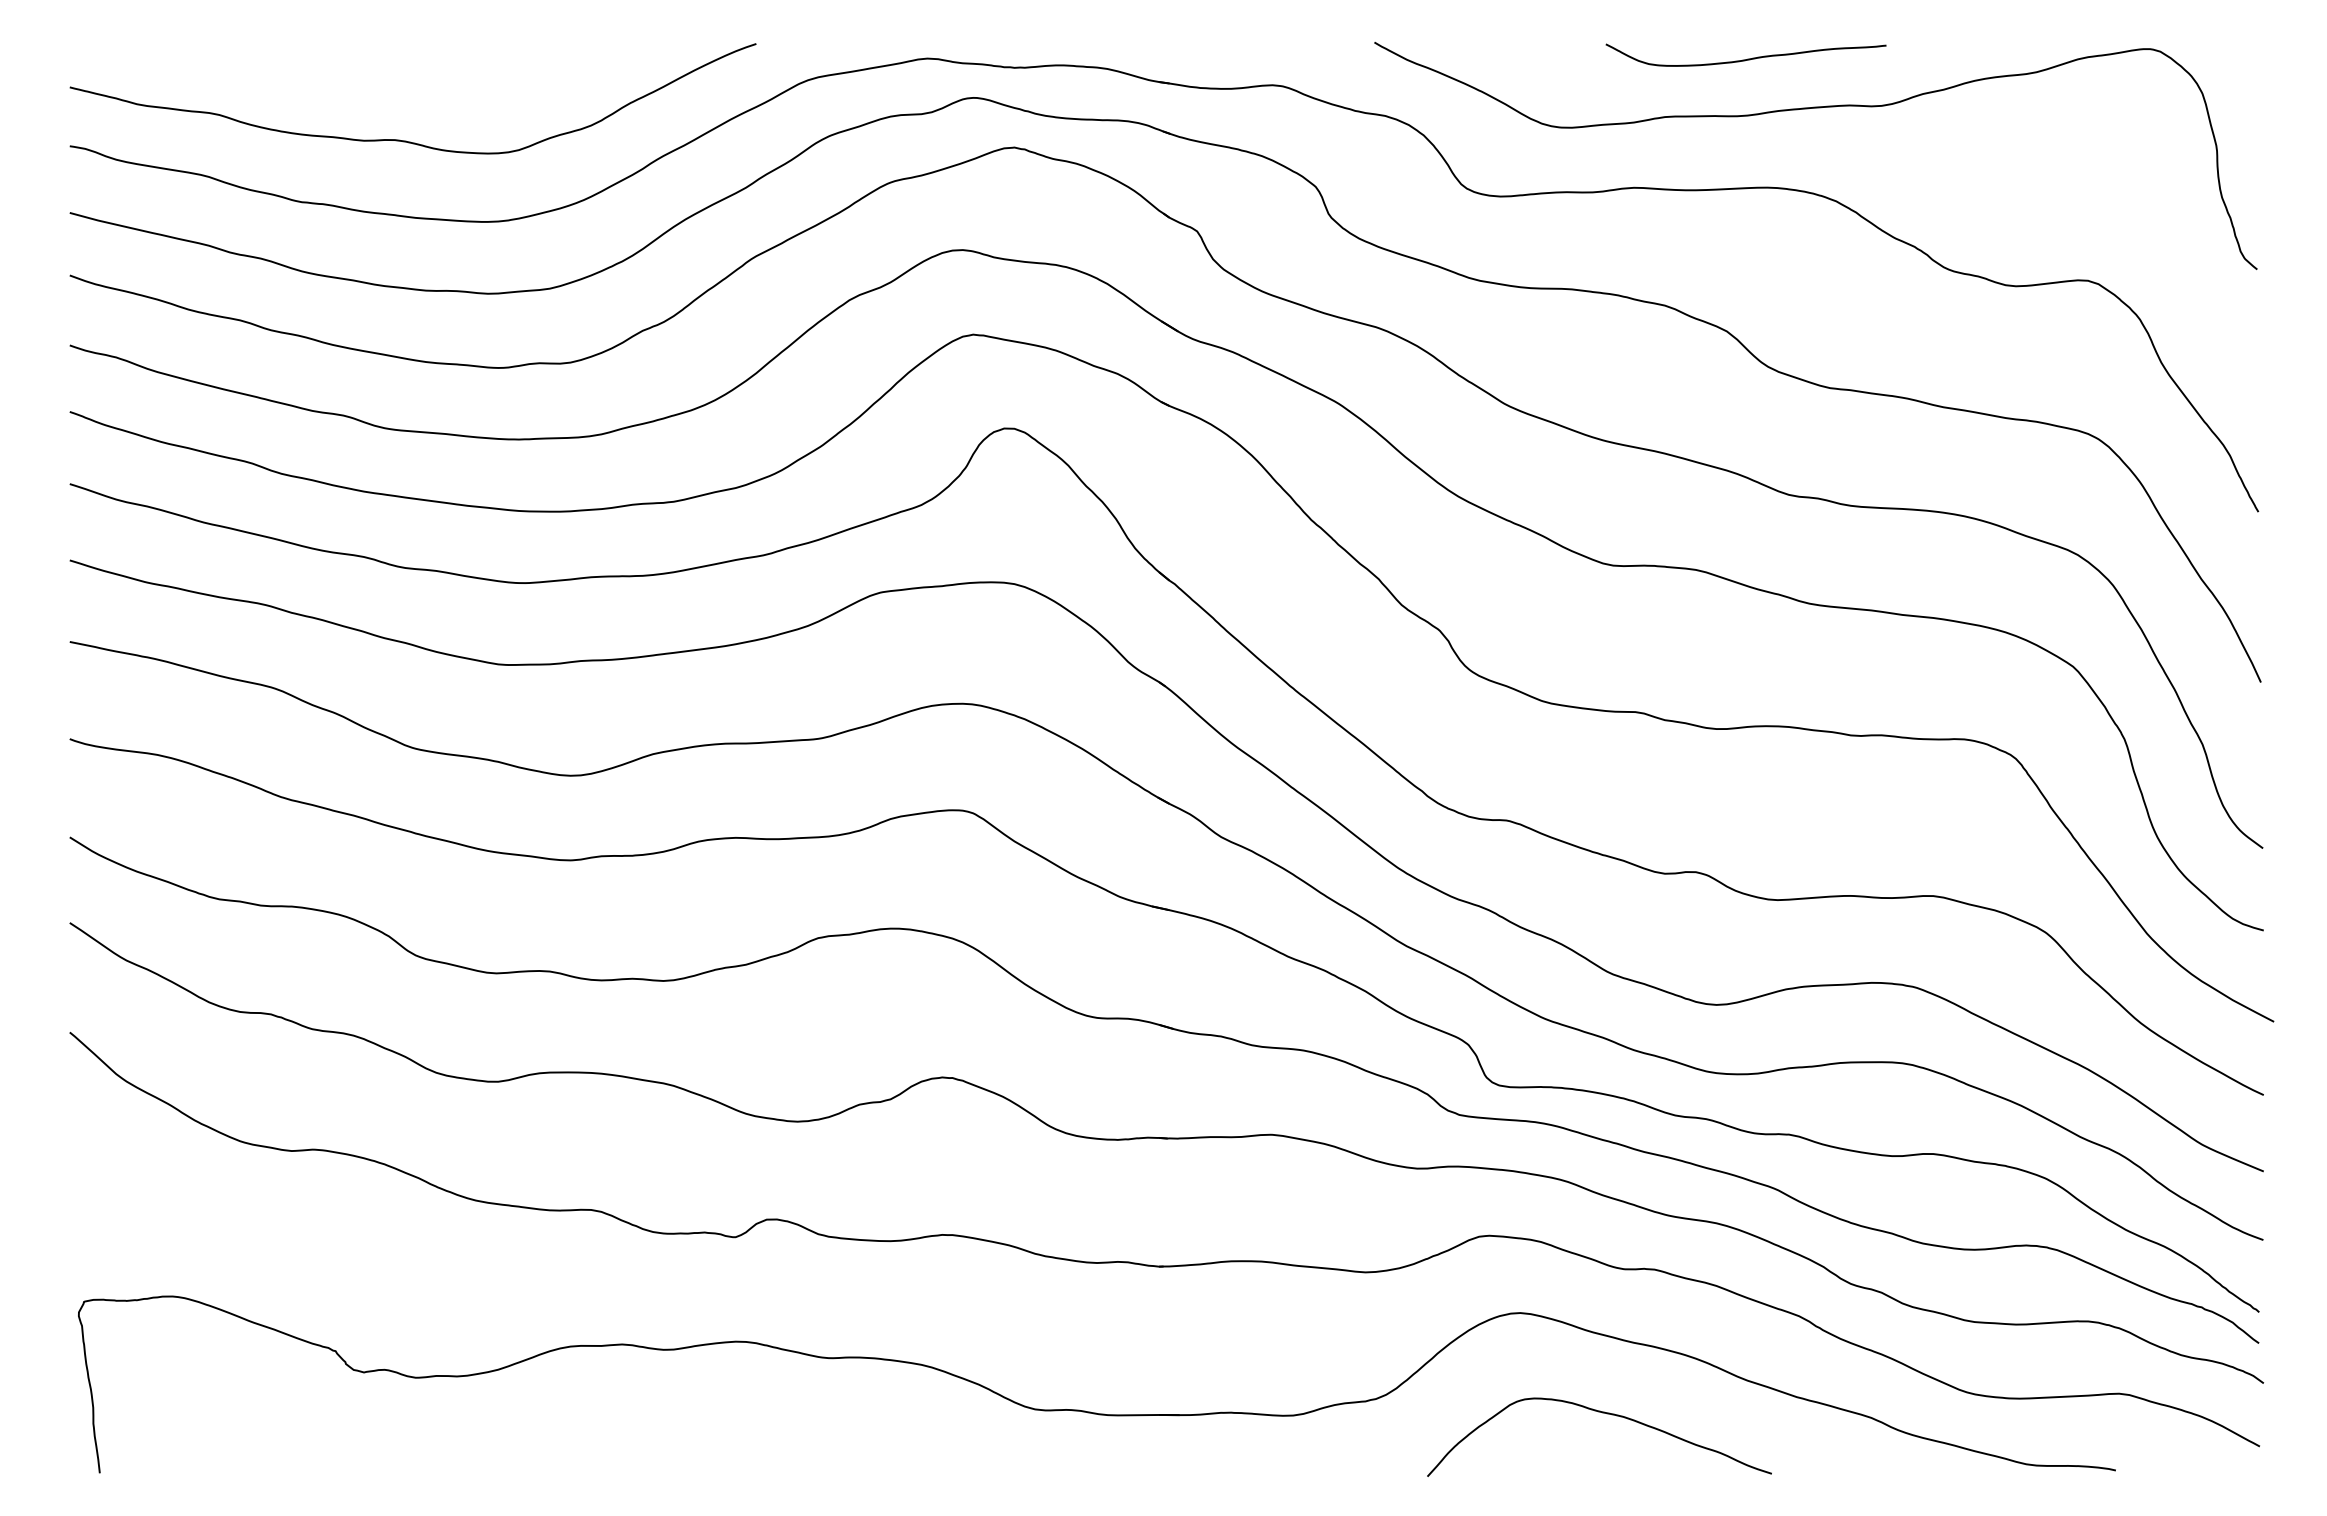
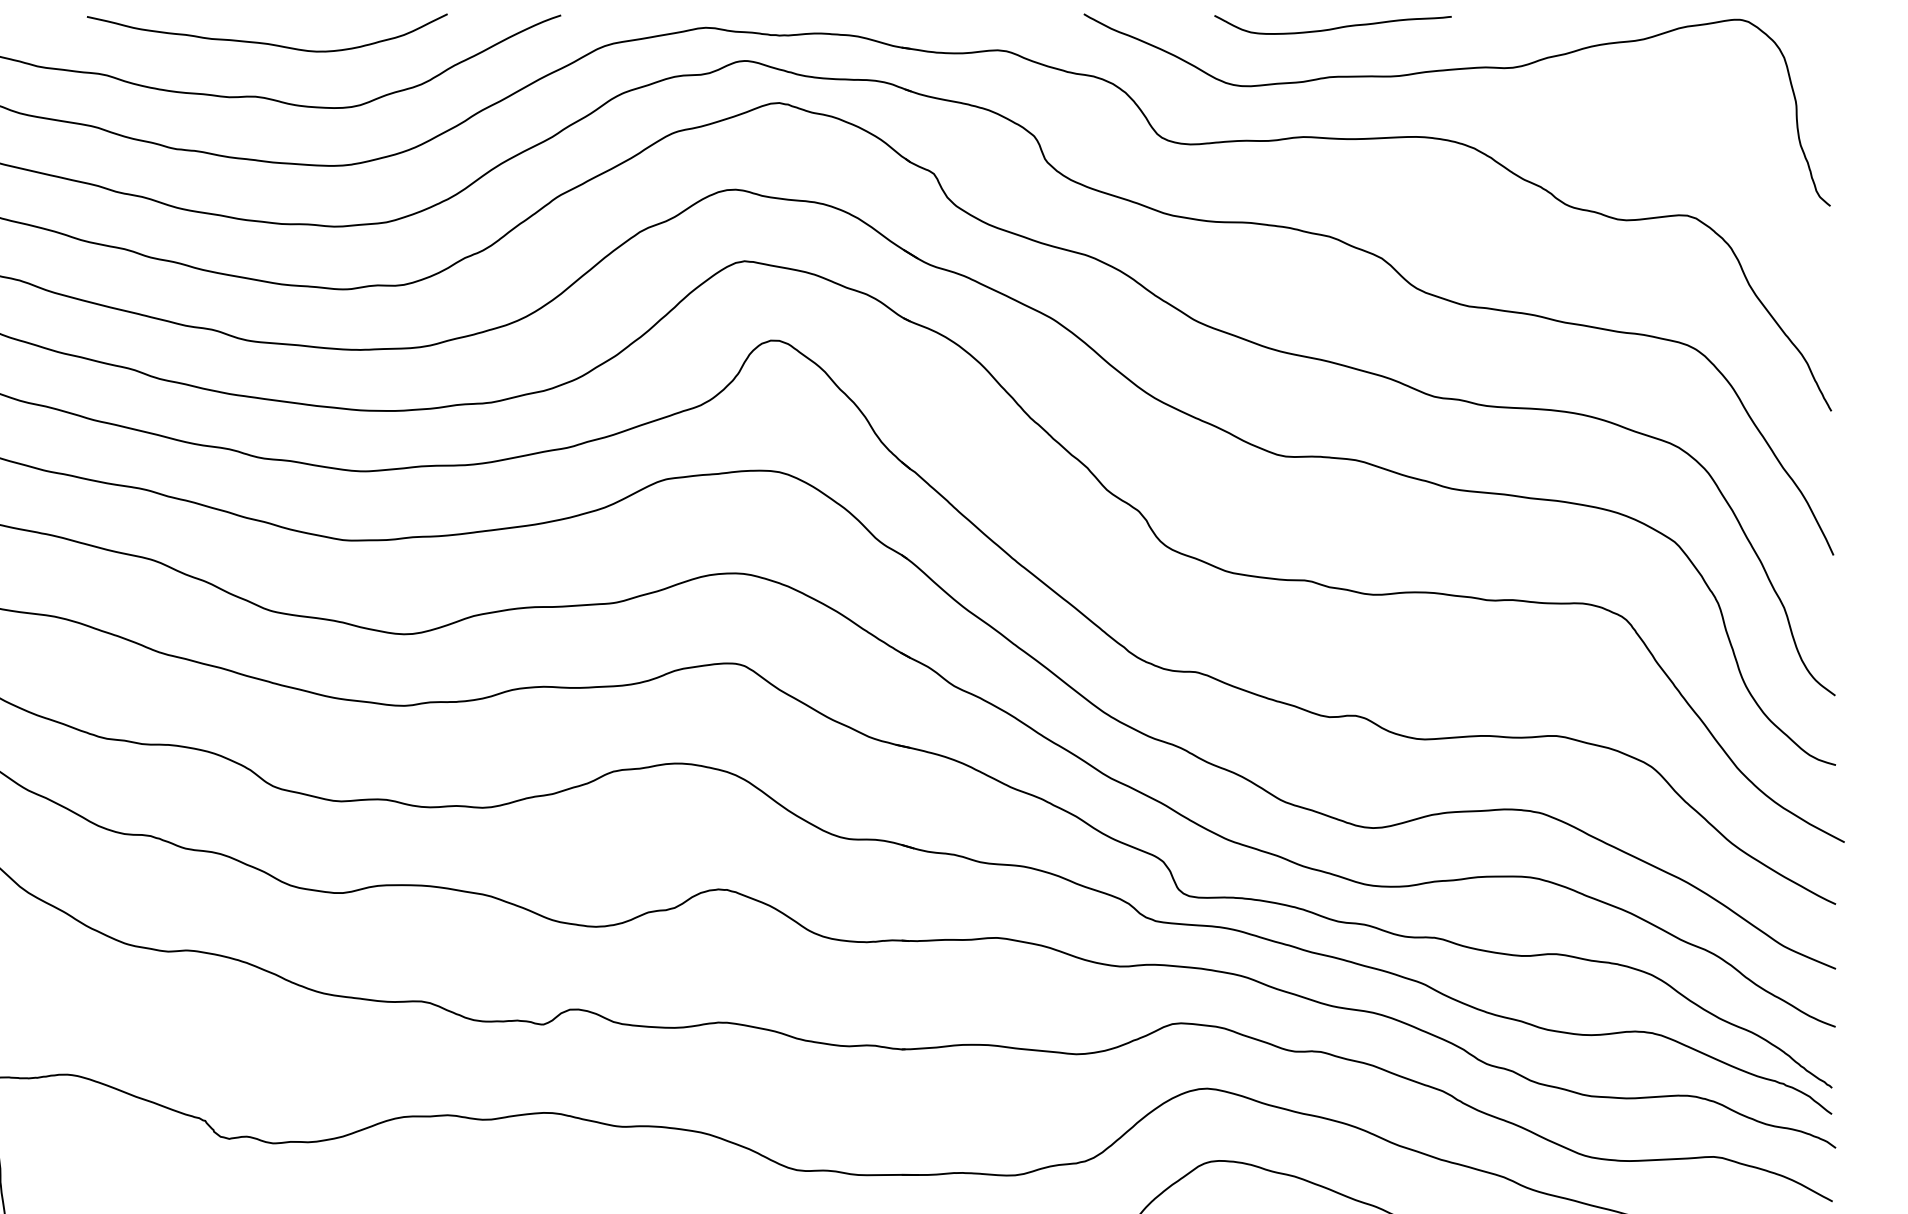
curve: (1747, 58) -> (1334, 27), moved
curve: (408, 76) -> (266, 42), added

